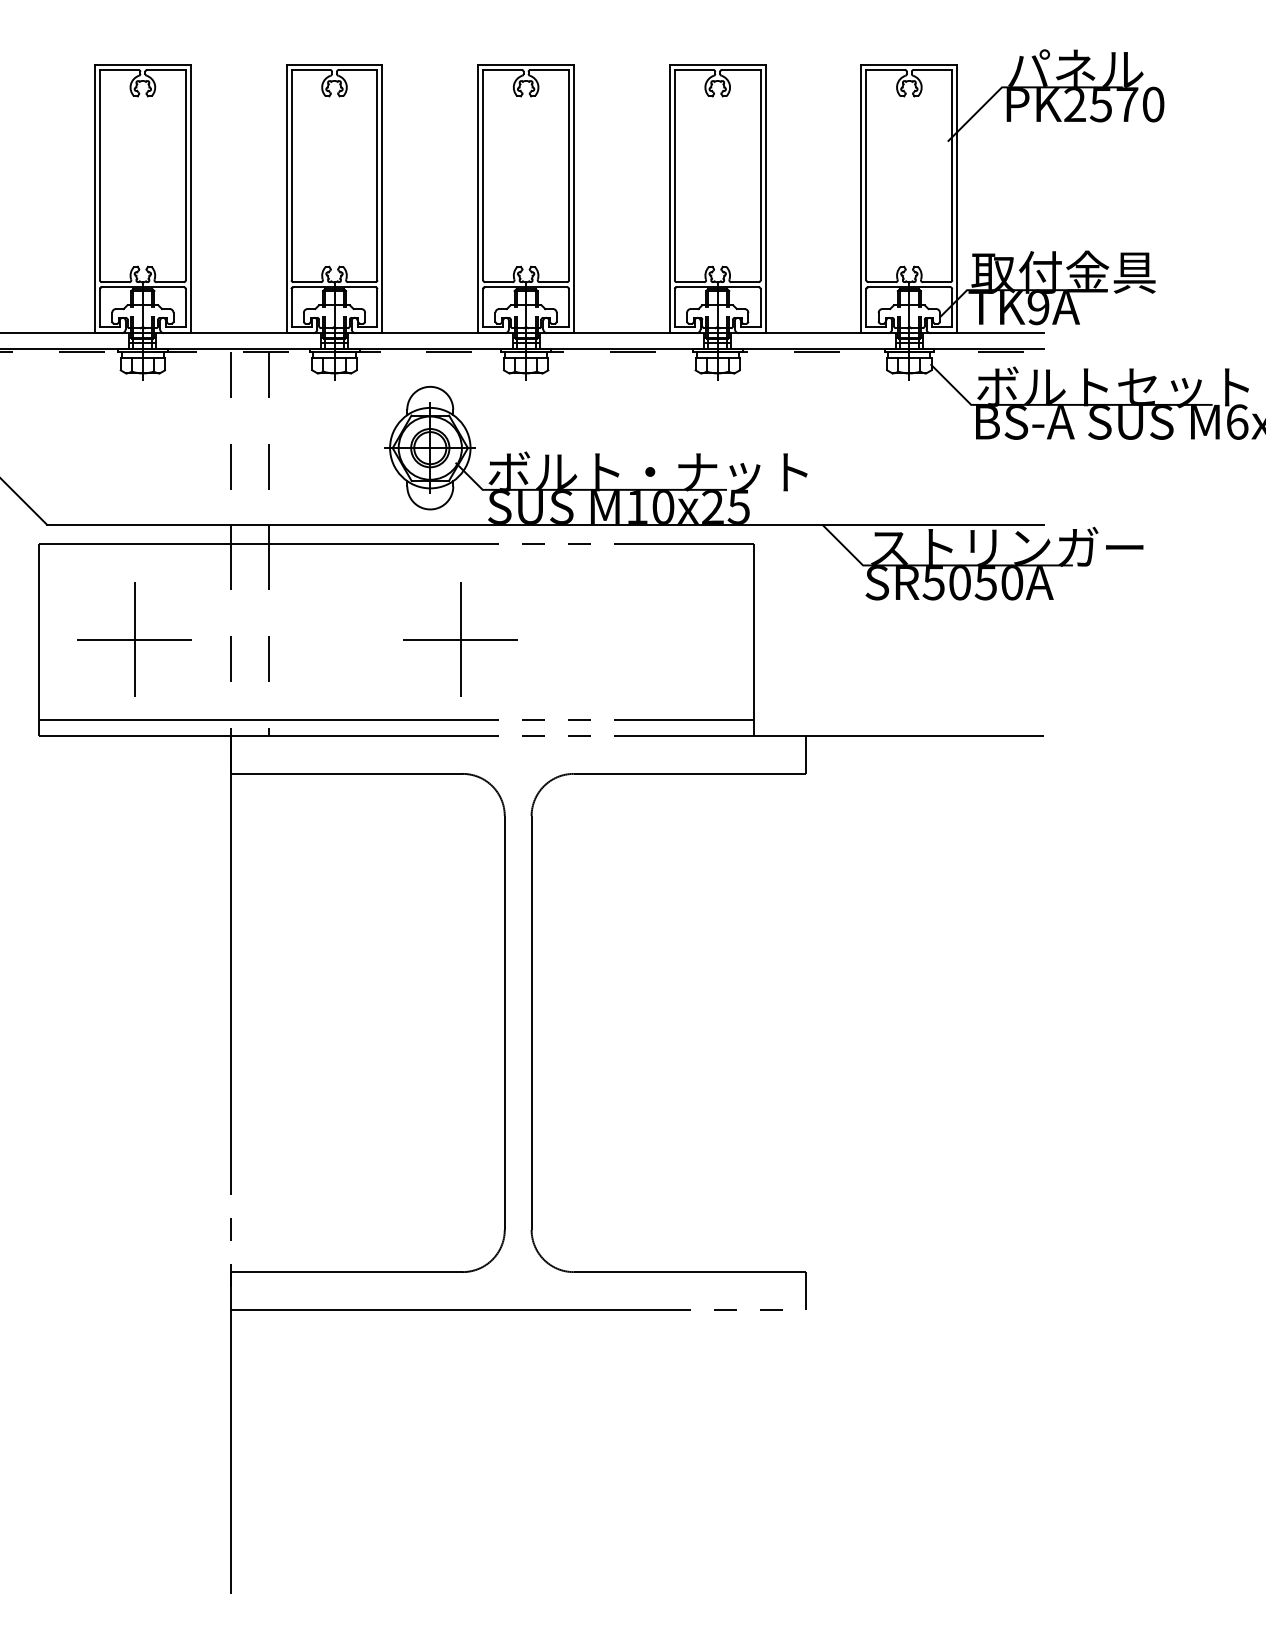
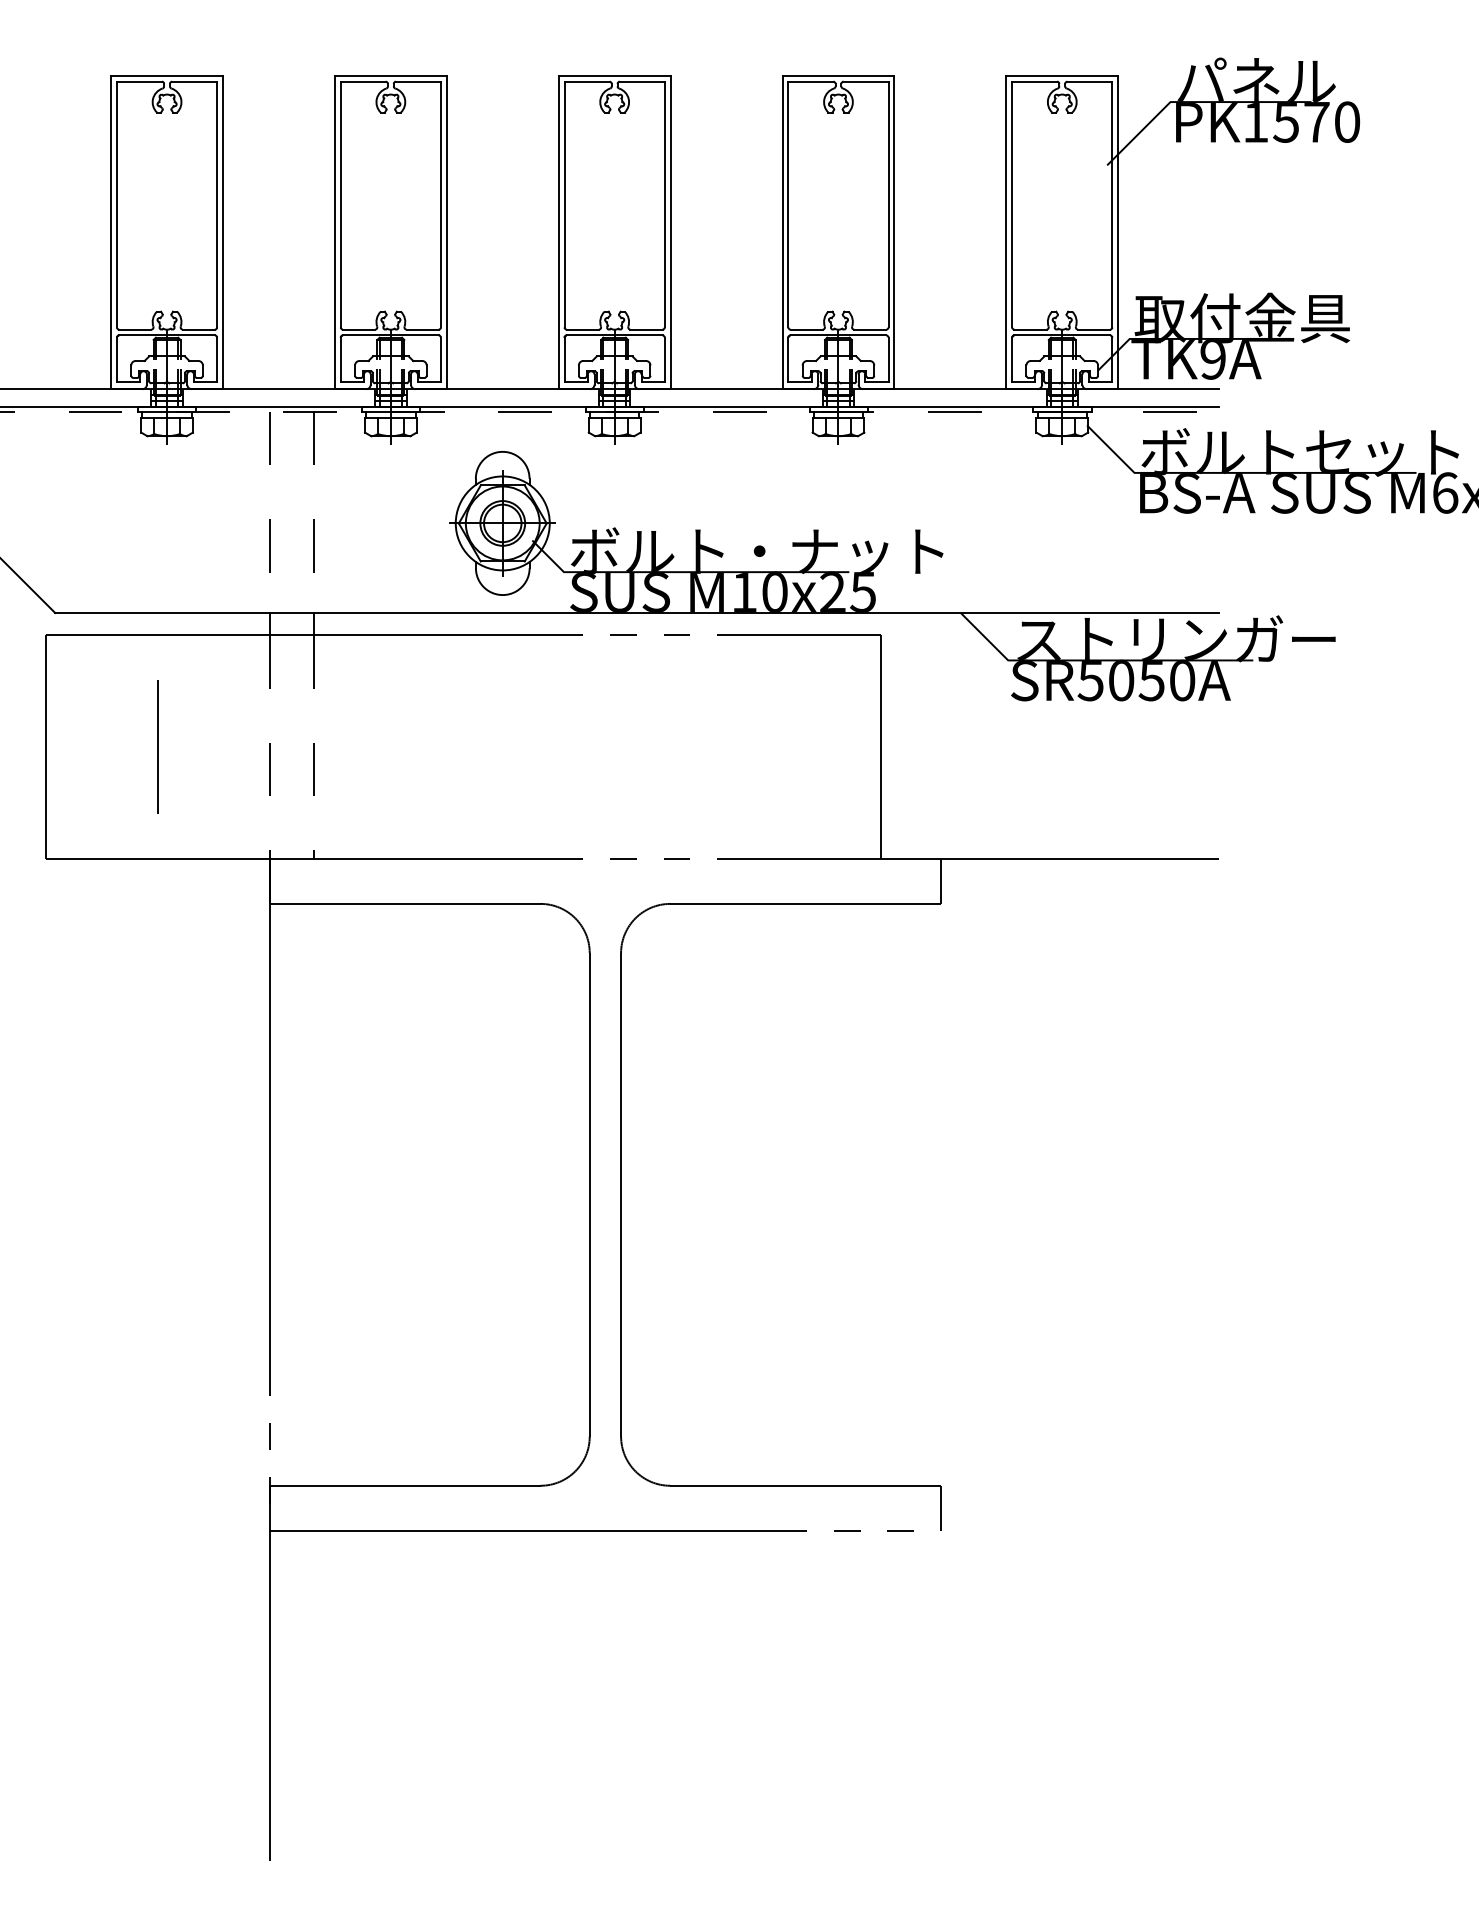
text: (1074, 104) -> (1255, 122), PK2570 -> PK1570
line: (134, 639) -> (157, 747), removed
part: (460, 639) -> (537, 746), removed
line: (396, 720) -> (463, 841), removed

